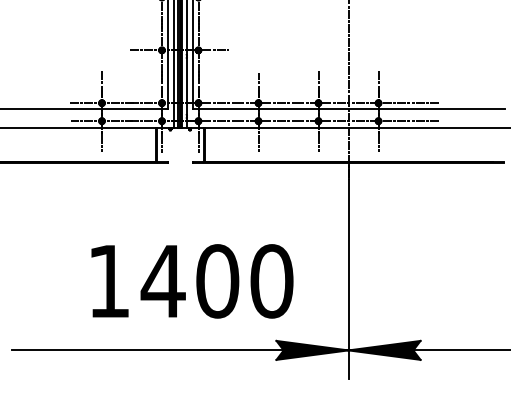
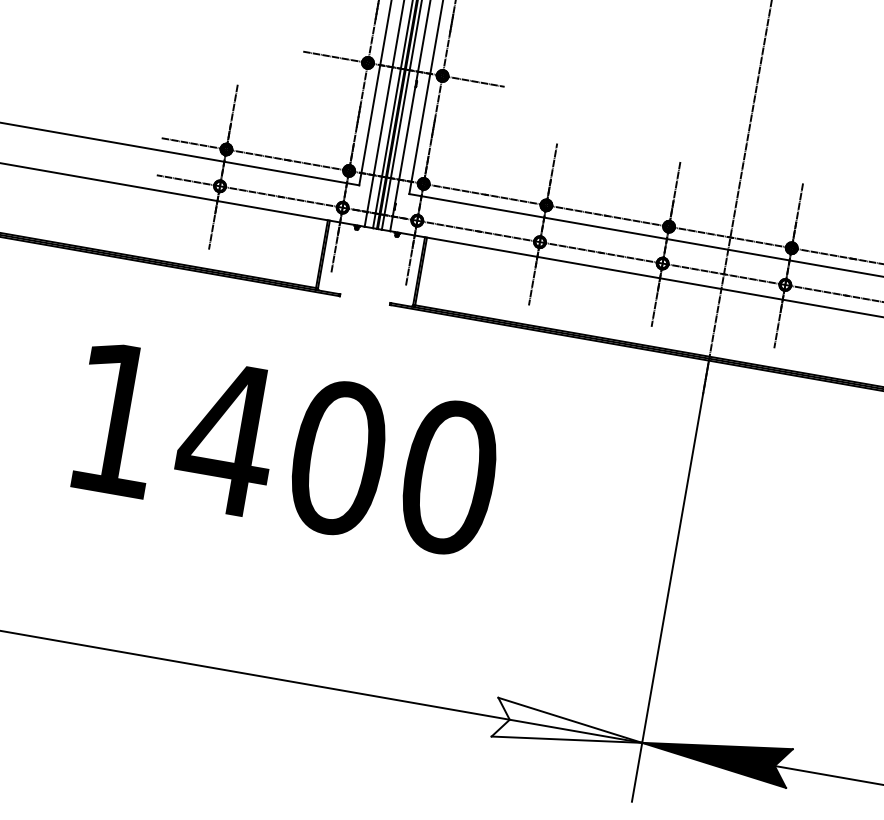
text: (192, 281) -> (286, 449), moved
fill: (312, 349) -> (568, 728), removed

